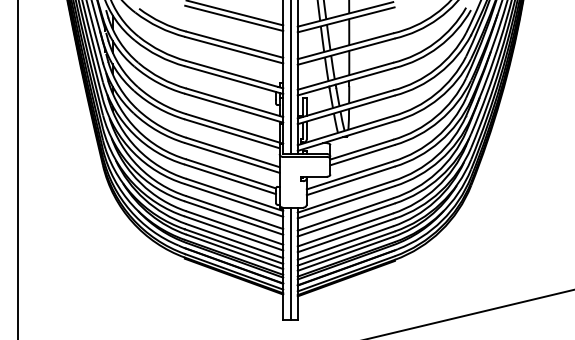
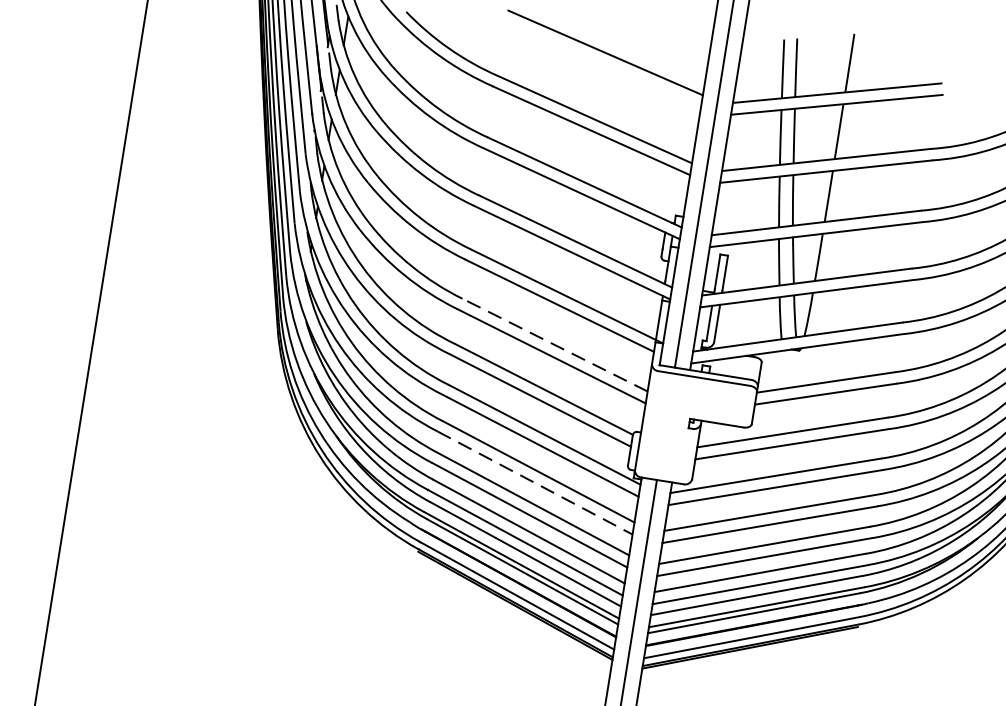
line: (234, 18) -> (603, 64), removed
line: (233, 152) -> (555, 345), solid -> dashed
line: (234, 218) -> (535, 484), solid -> dashed

